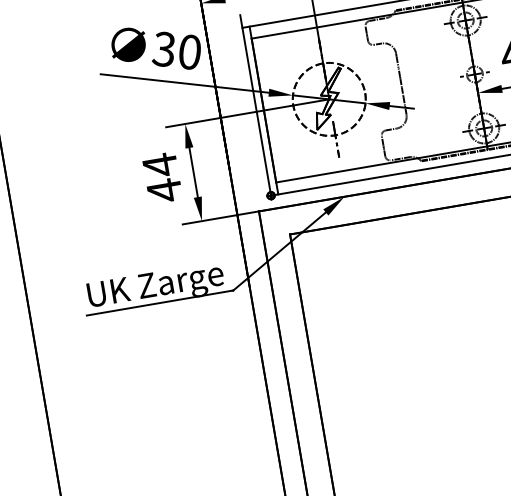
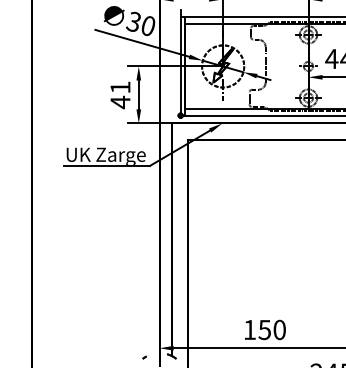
text: (160, 165) -> (120, 87), 44 -> 41

